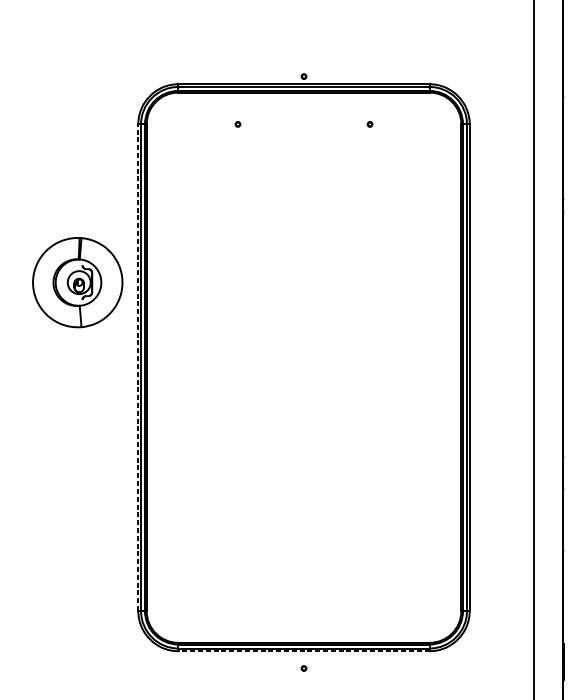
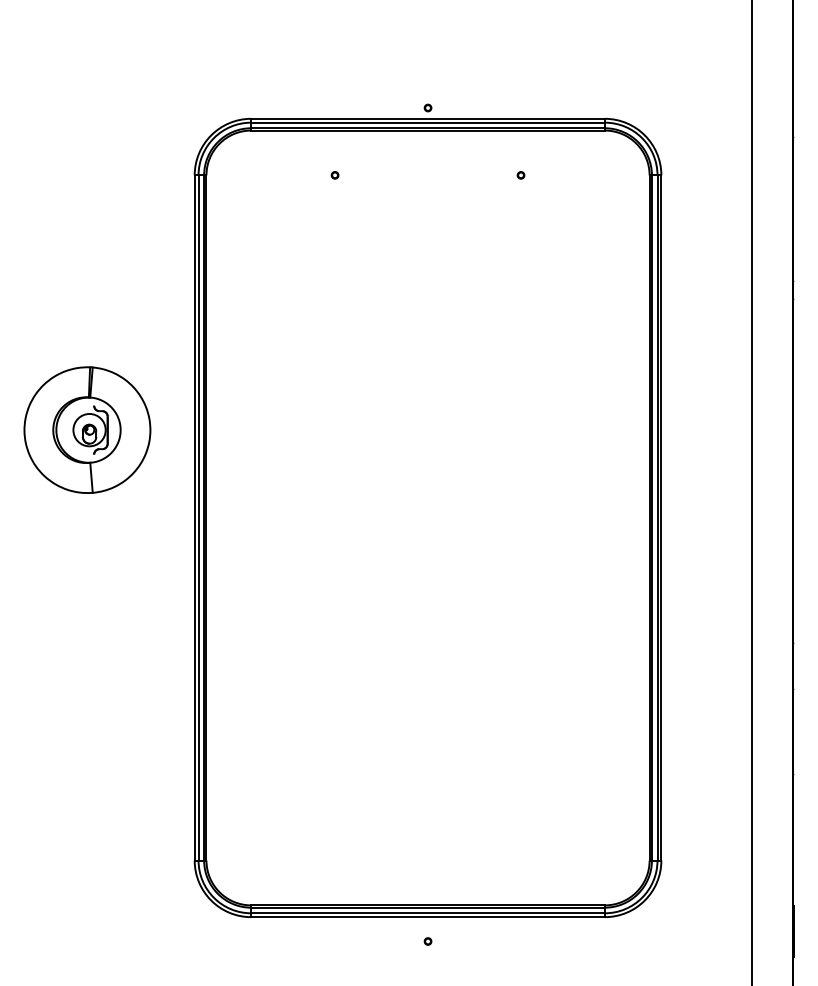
part: (77, 282) -> (87, 429), moved
line: (138, 367) -> (194, 517), dashed -> solid
line: (304, 651) -> (428, 917), dashed -> solid

